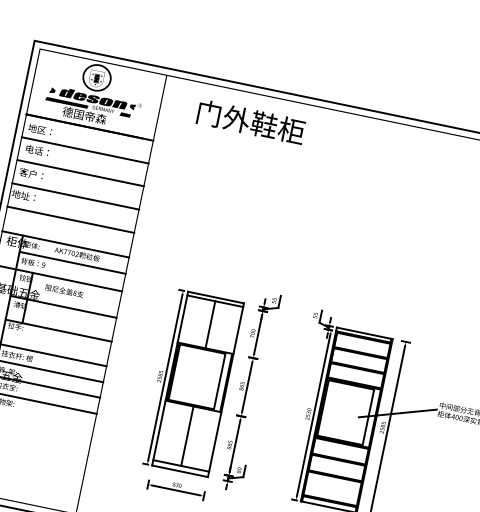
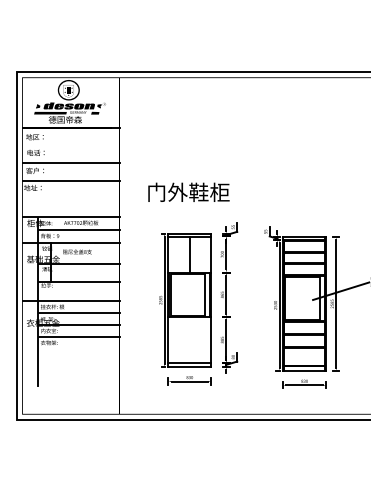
text: (250, 120) -> (188, 191), moved
line: (84, 150) -> (70, 145), removed
line: (69, 219) -> (70, 198), removed
line: (187, 435) -> (189, 339), removed

